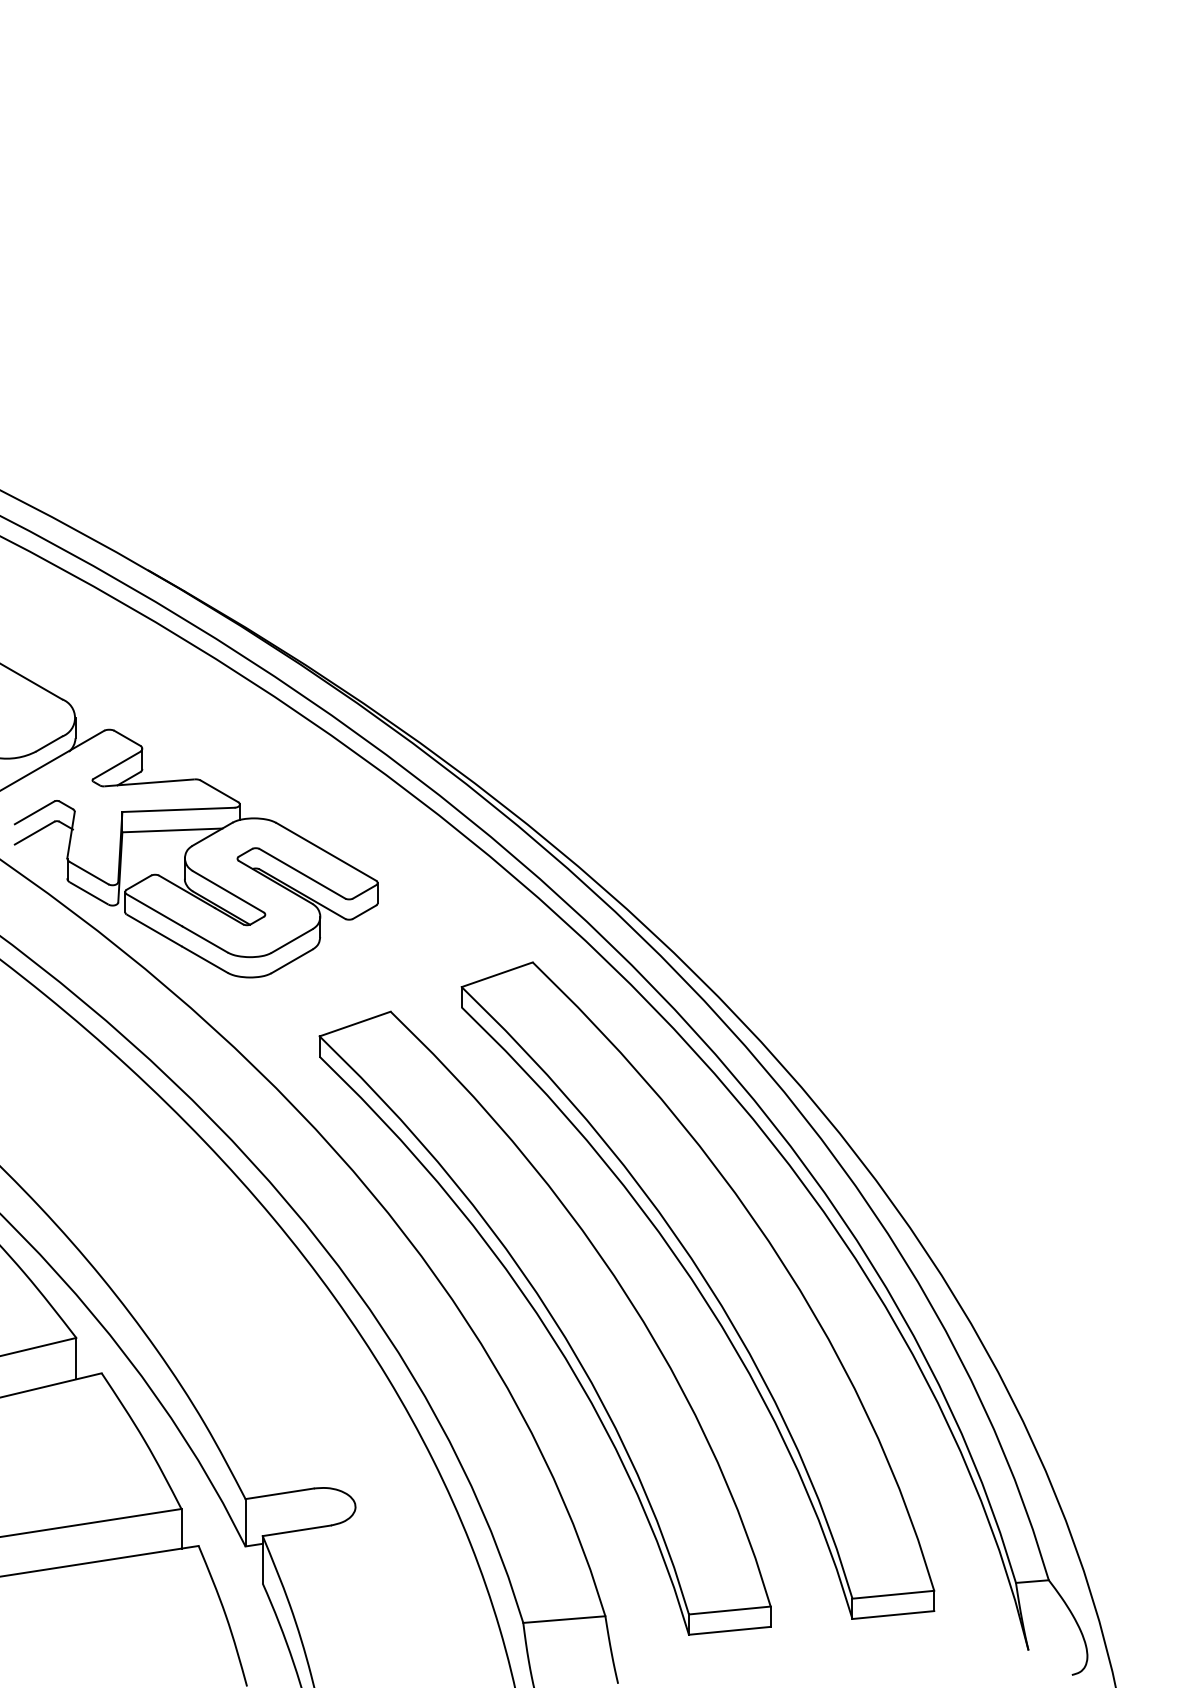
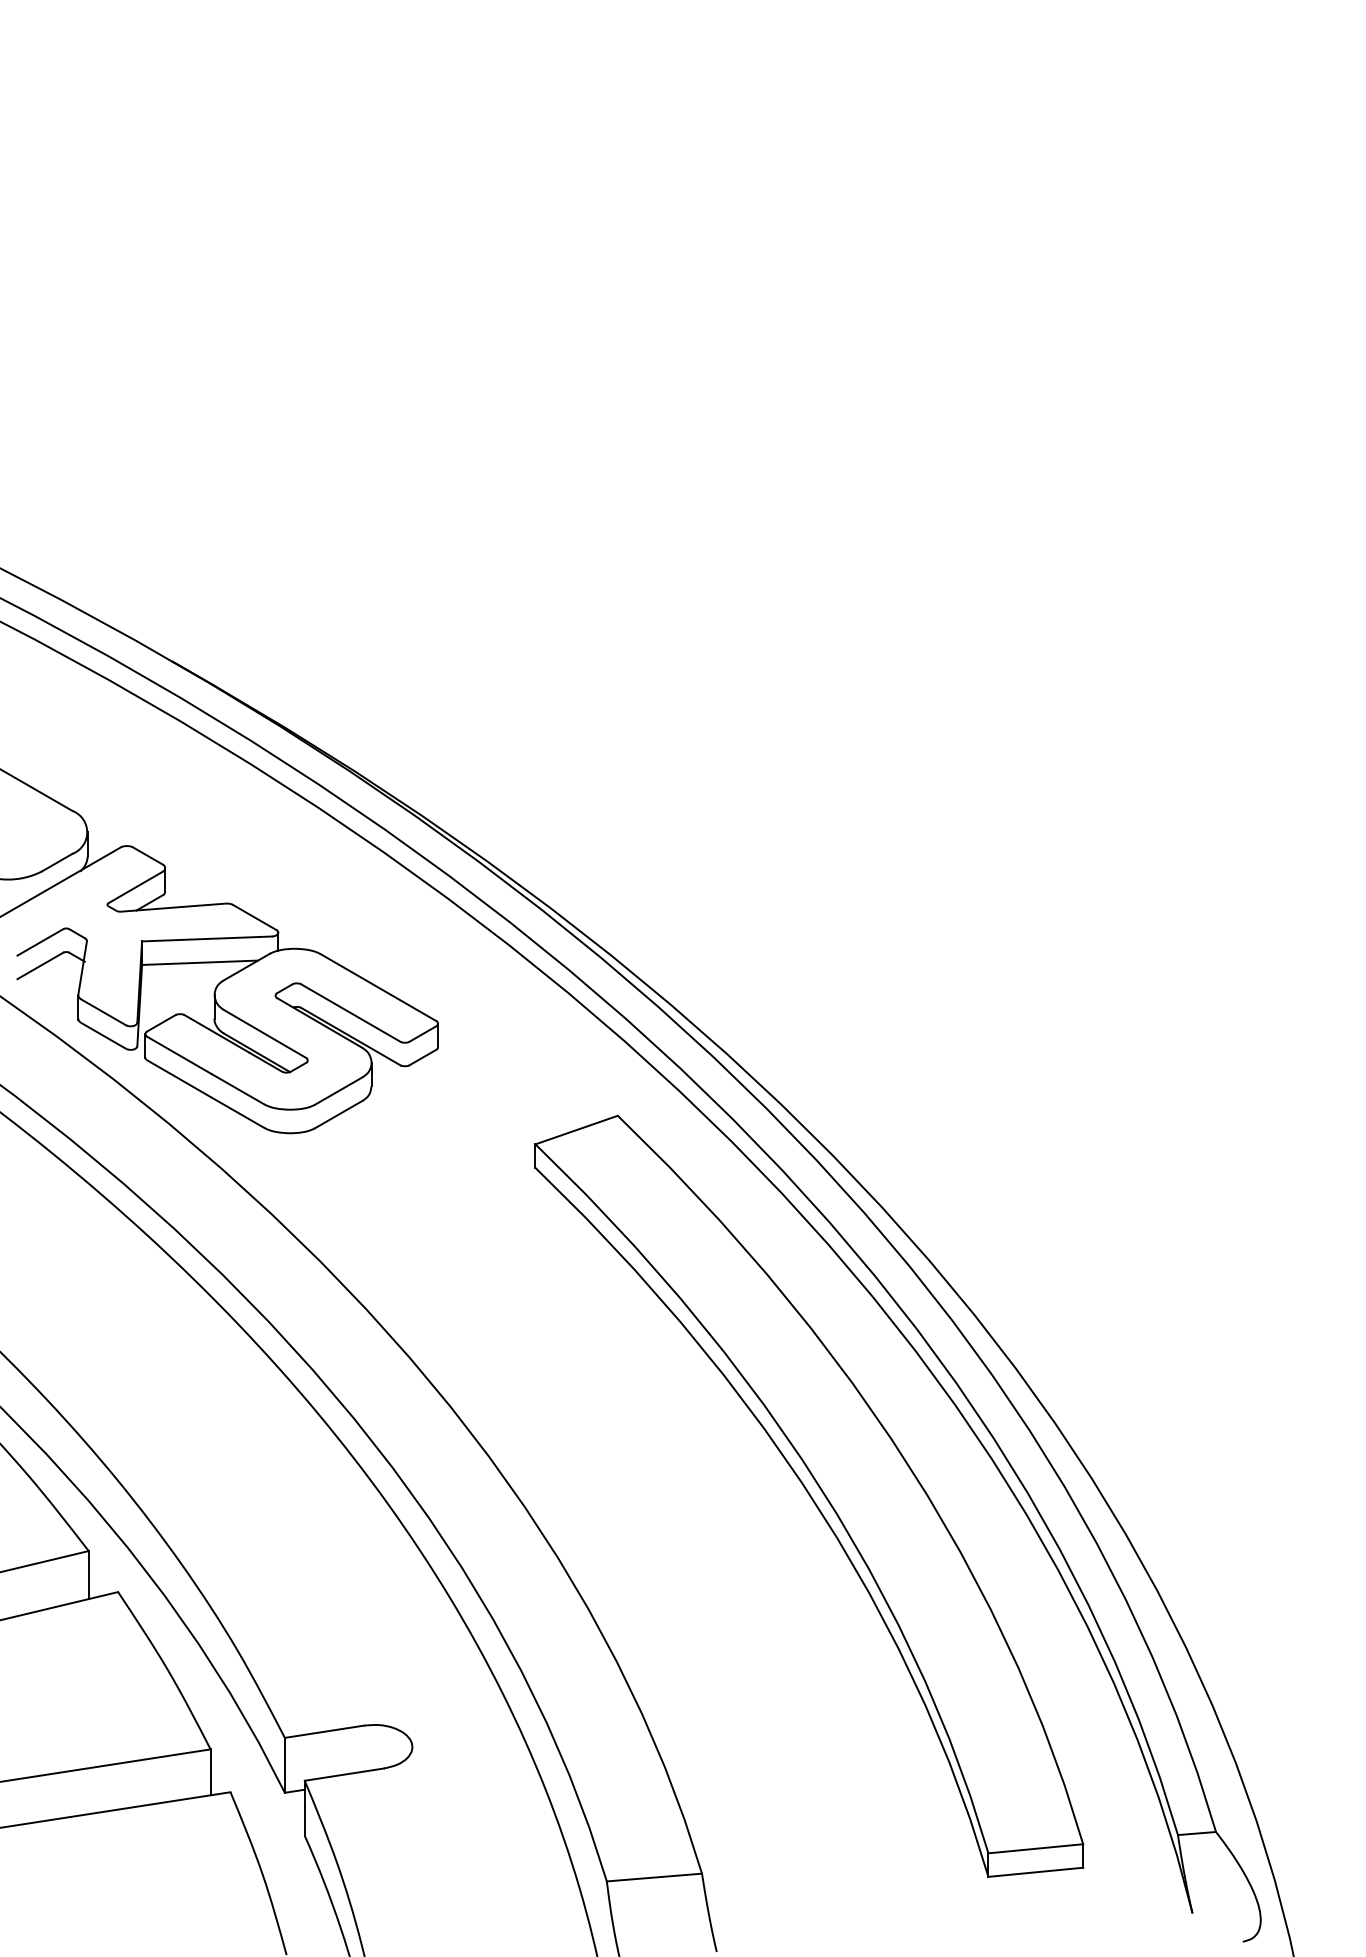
part: (544, 1322) -> (631, 1533), removed

